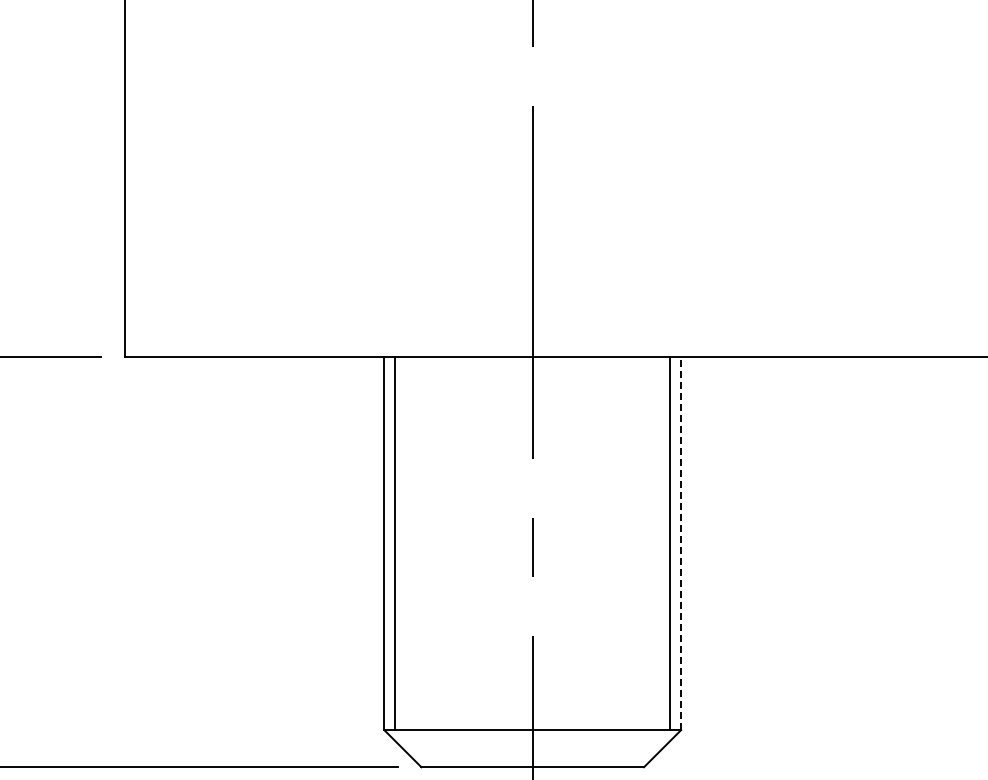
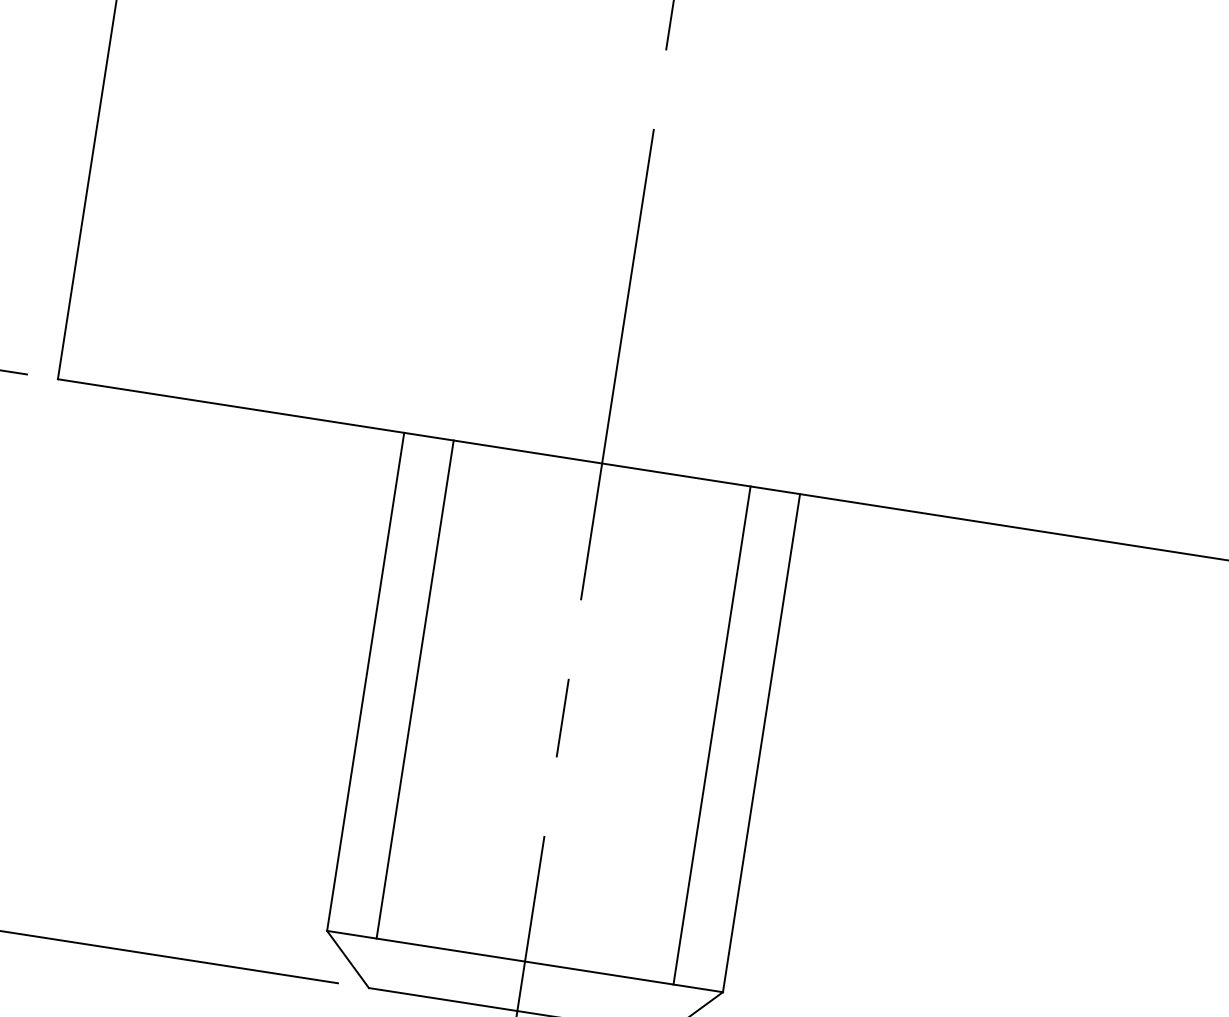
line: (395, 543) -> (415, 689), moved
line: (670, 543) -> (712, 735), moved
line: (681, 543) -> (761, 743), dashed -> solid

